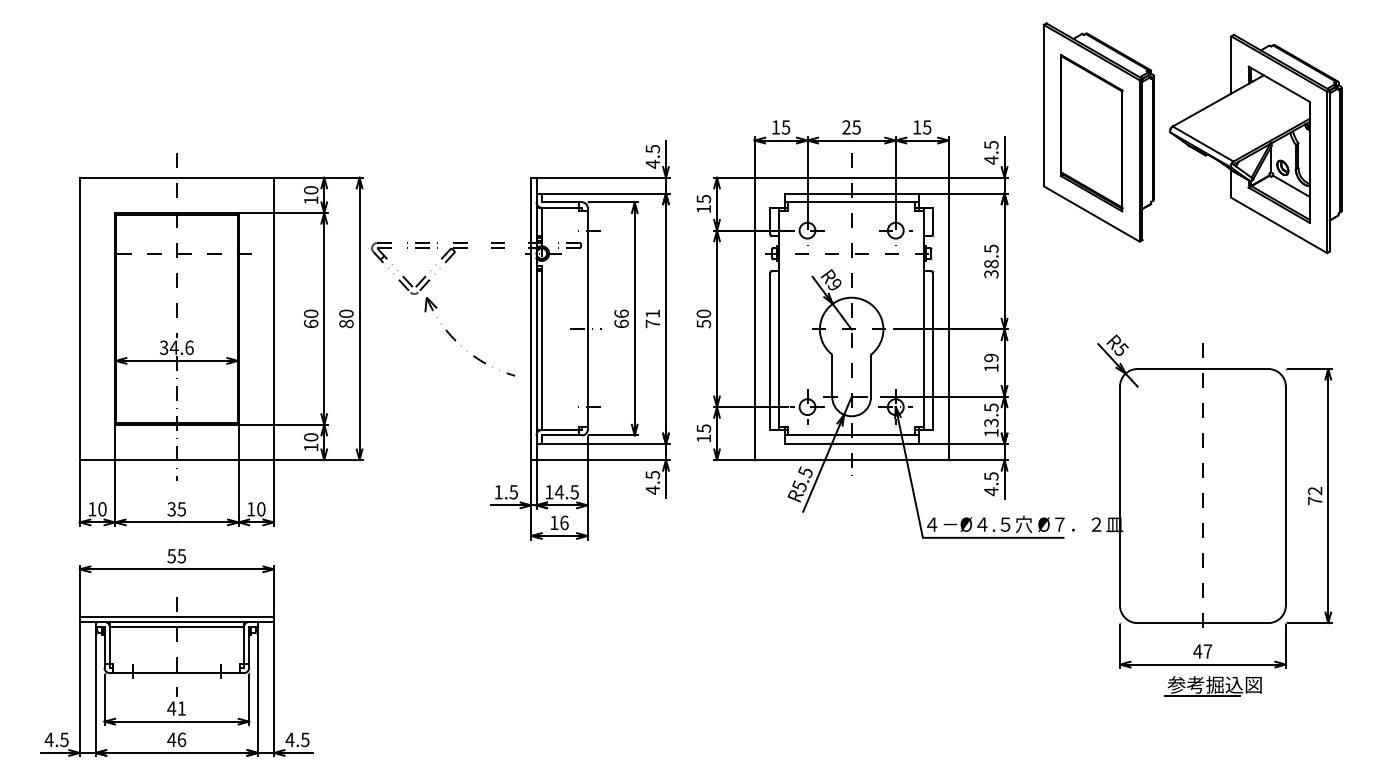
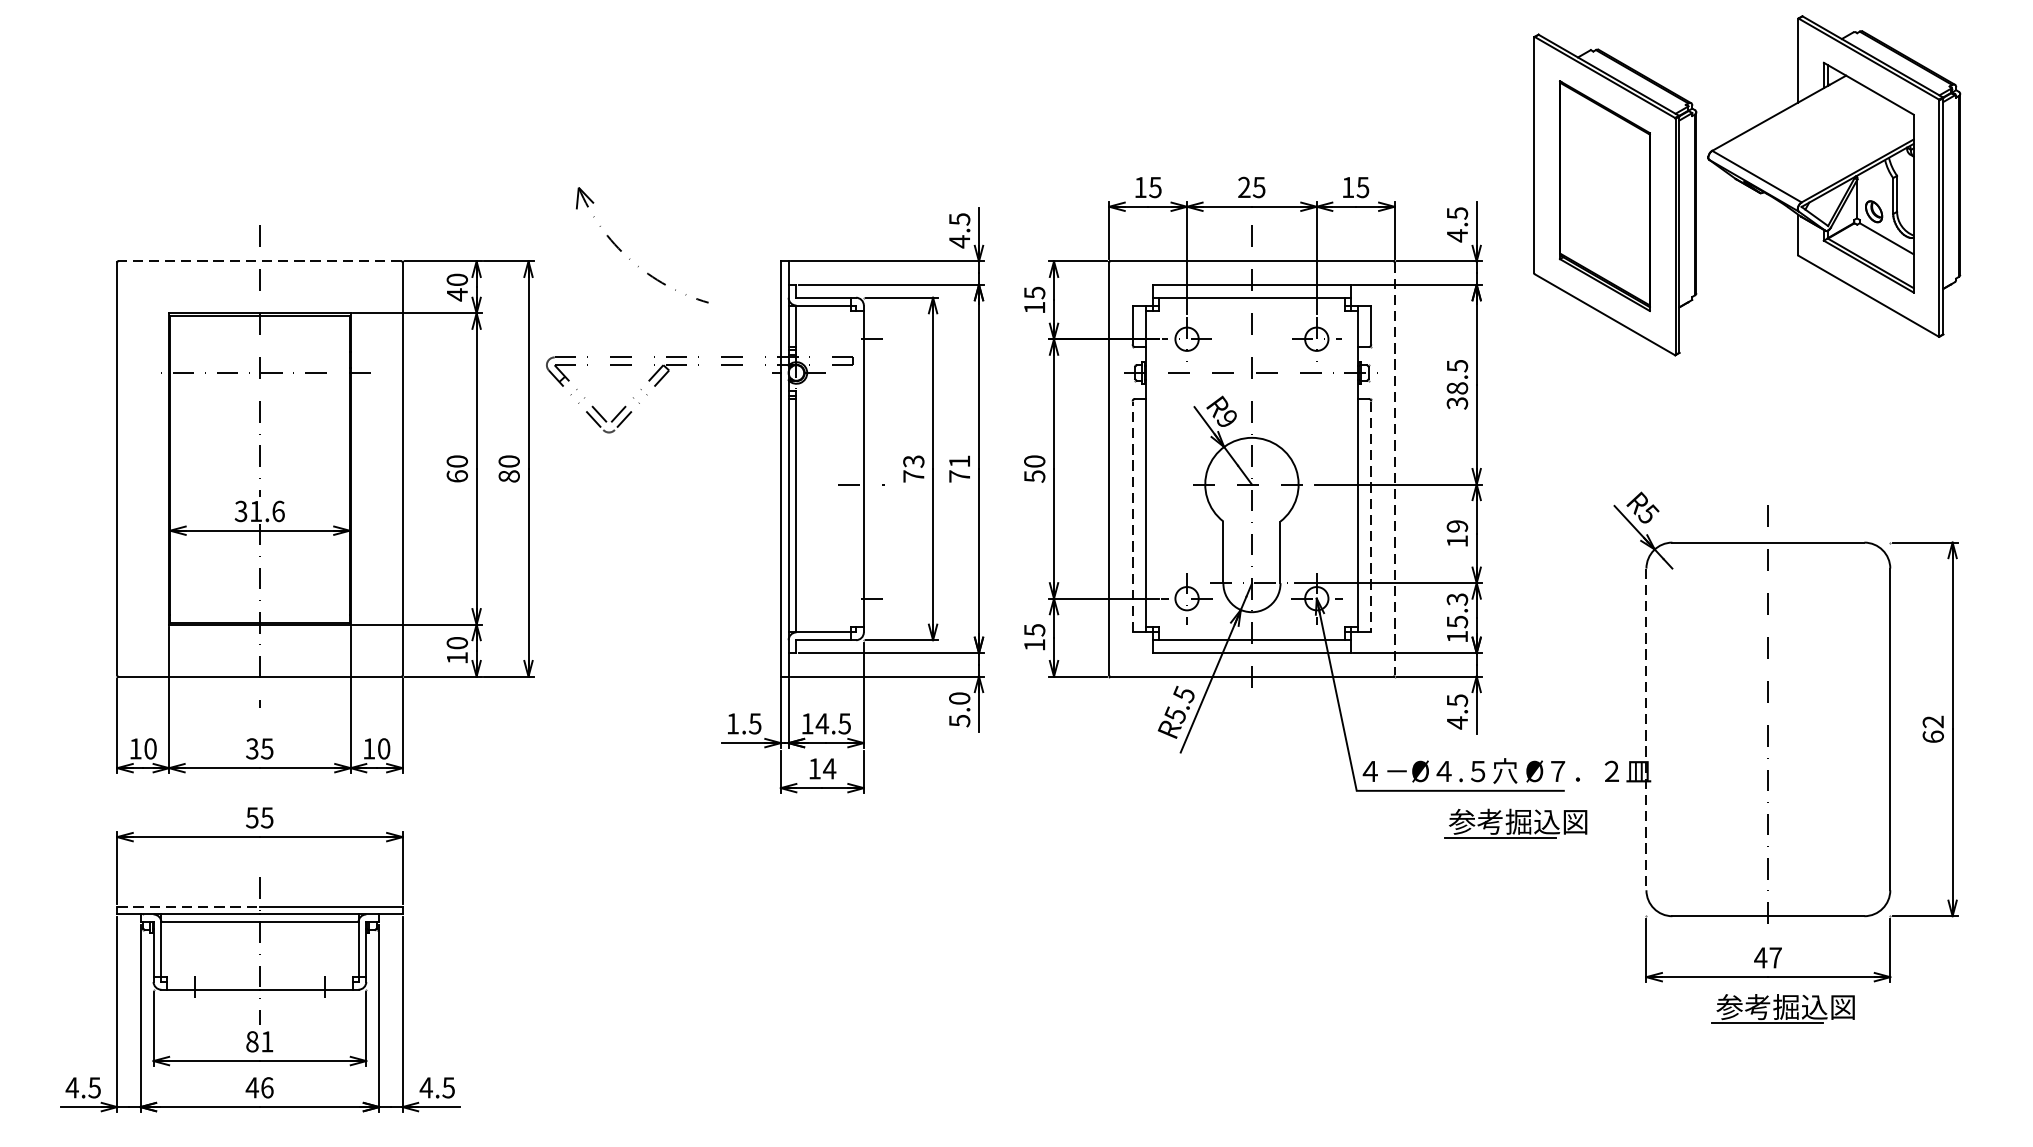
part: (1255, 143) -> (1833, 175), moved
line: (176, 177) -> (259, 261), solid -> dashed
text: (311, 200) -> (457, 294), 10 -> 40
text: (621, 318) -> (913, 468), 66 -> 73
line: (948, 319) -> (1394, 469), solid -> dashed
part: (461, 345) -> (629, 258), moved
text: (173, 347) -> (254, 511), 34.6 -> 31.6
line: (770, 351) -> (1132, 516), solid -> dashed
line: (932, 351) -> (1370, 516), solid -> dashed
text: (990, 414) -> (1456, 609), 13.5 -> 15.3
text: (652, 482) -> (959, 709), 4.5 -> 5.0
line: (1120, 496) -> (1647, 730), solid -> dashed
text: (1314, 500) -> (1932, 735), 72 -> 62
text: (563, 522) -> (828, 768), 16 -> 14
part: (1030, 560) -> (1514, 824), added
line: (128, 616) -> (188, 906), solid -> dashed
text: (171, 708) -> (252, 1041), 41 -> 81

